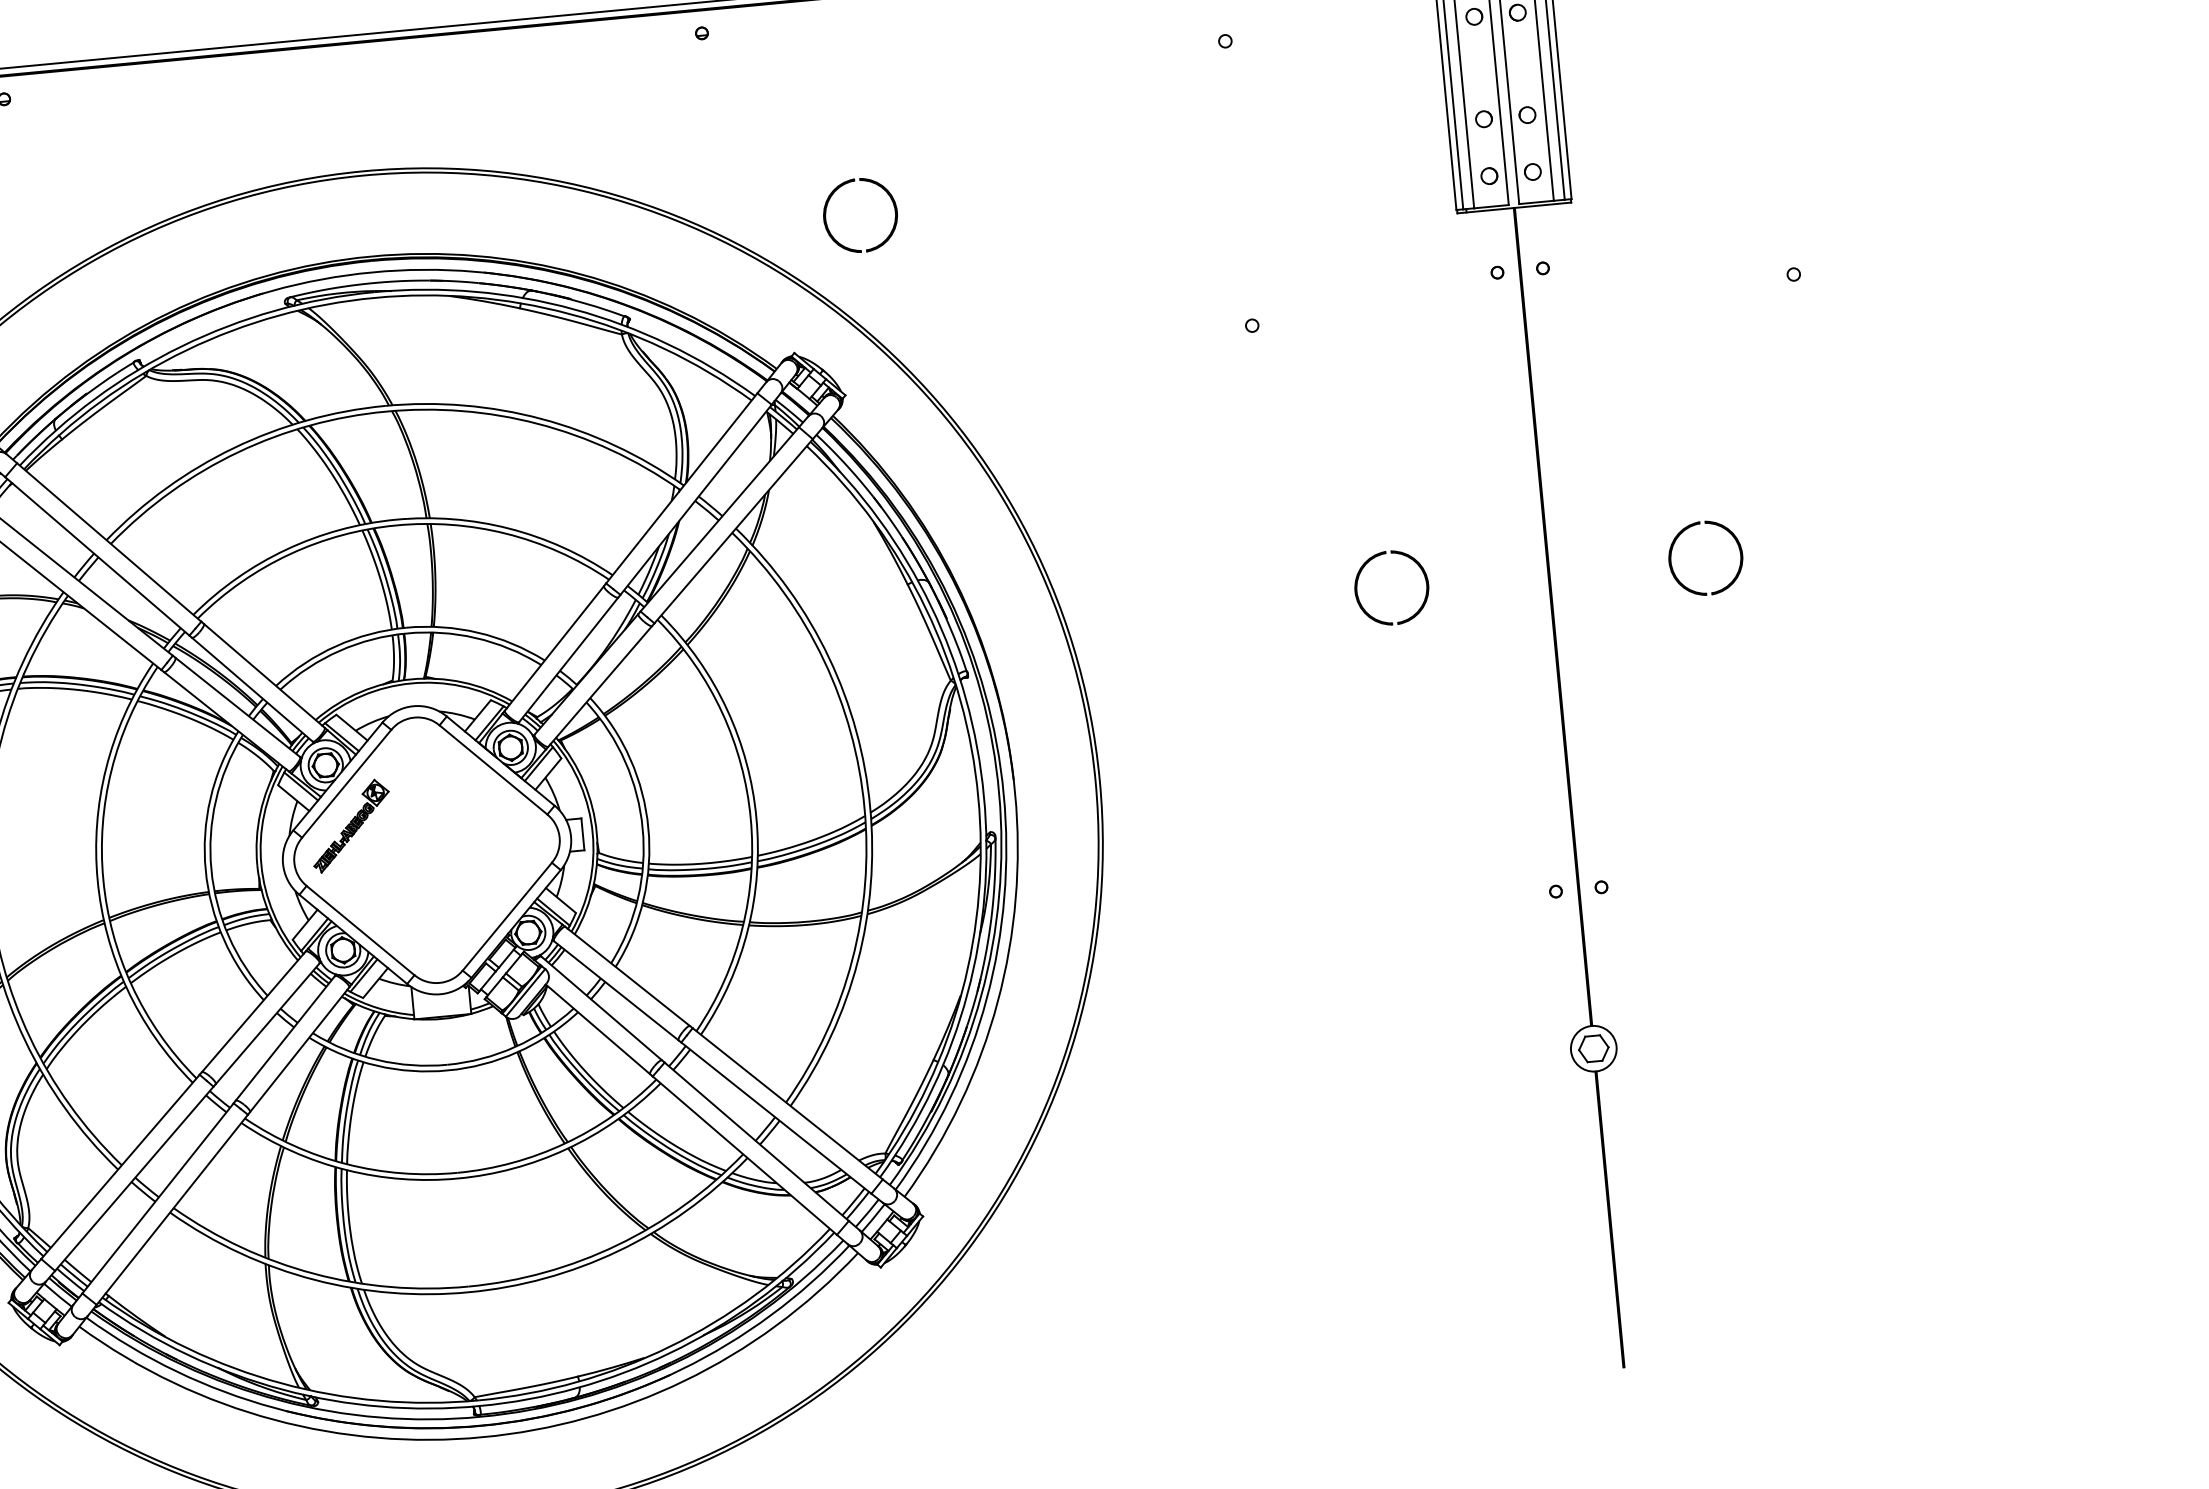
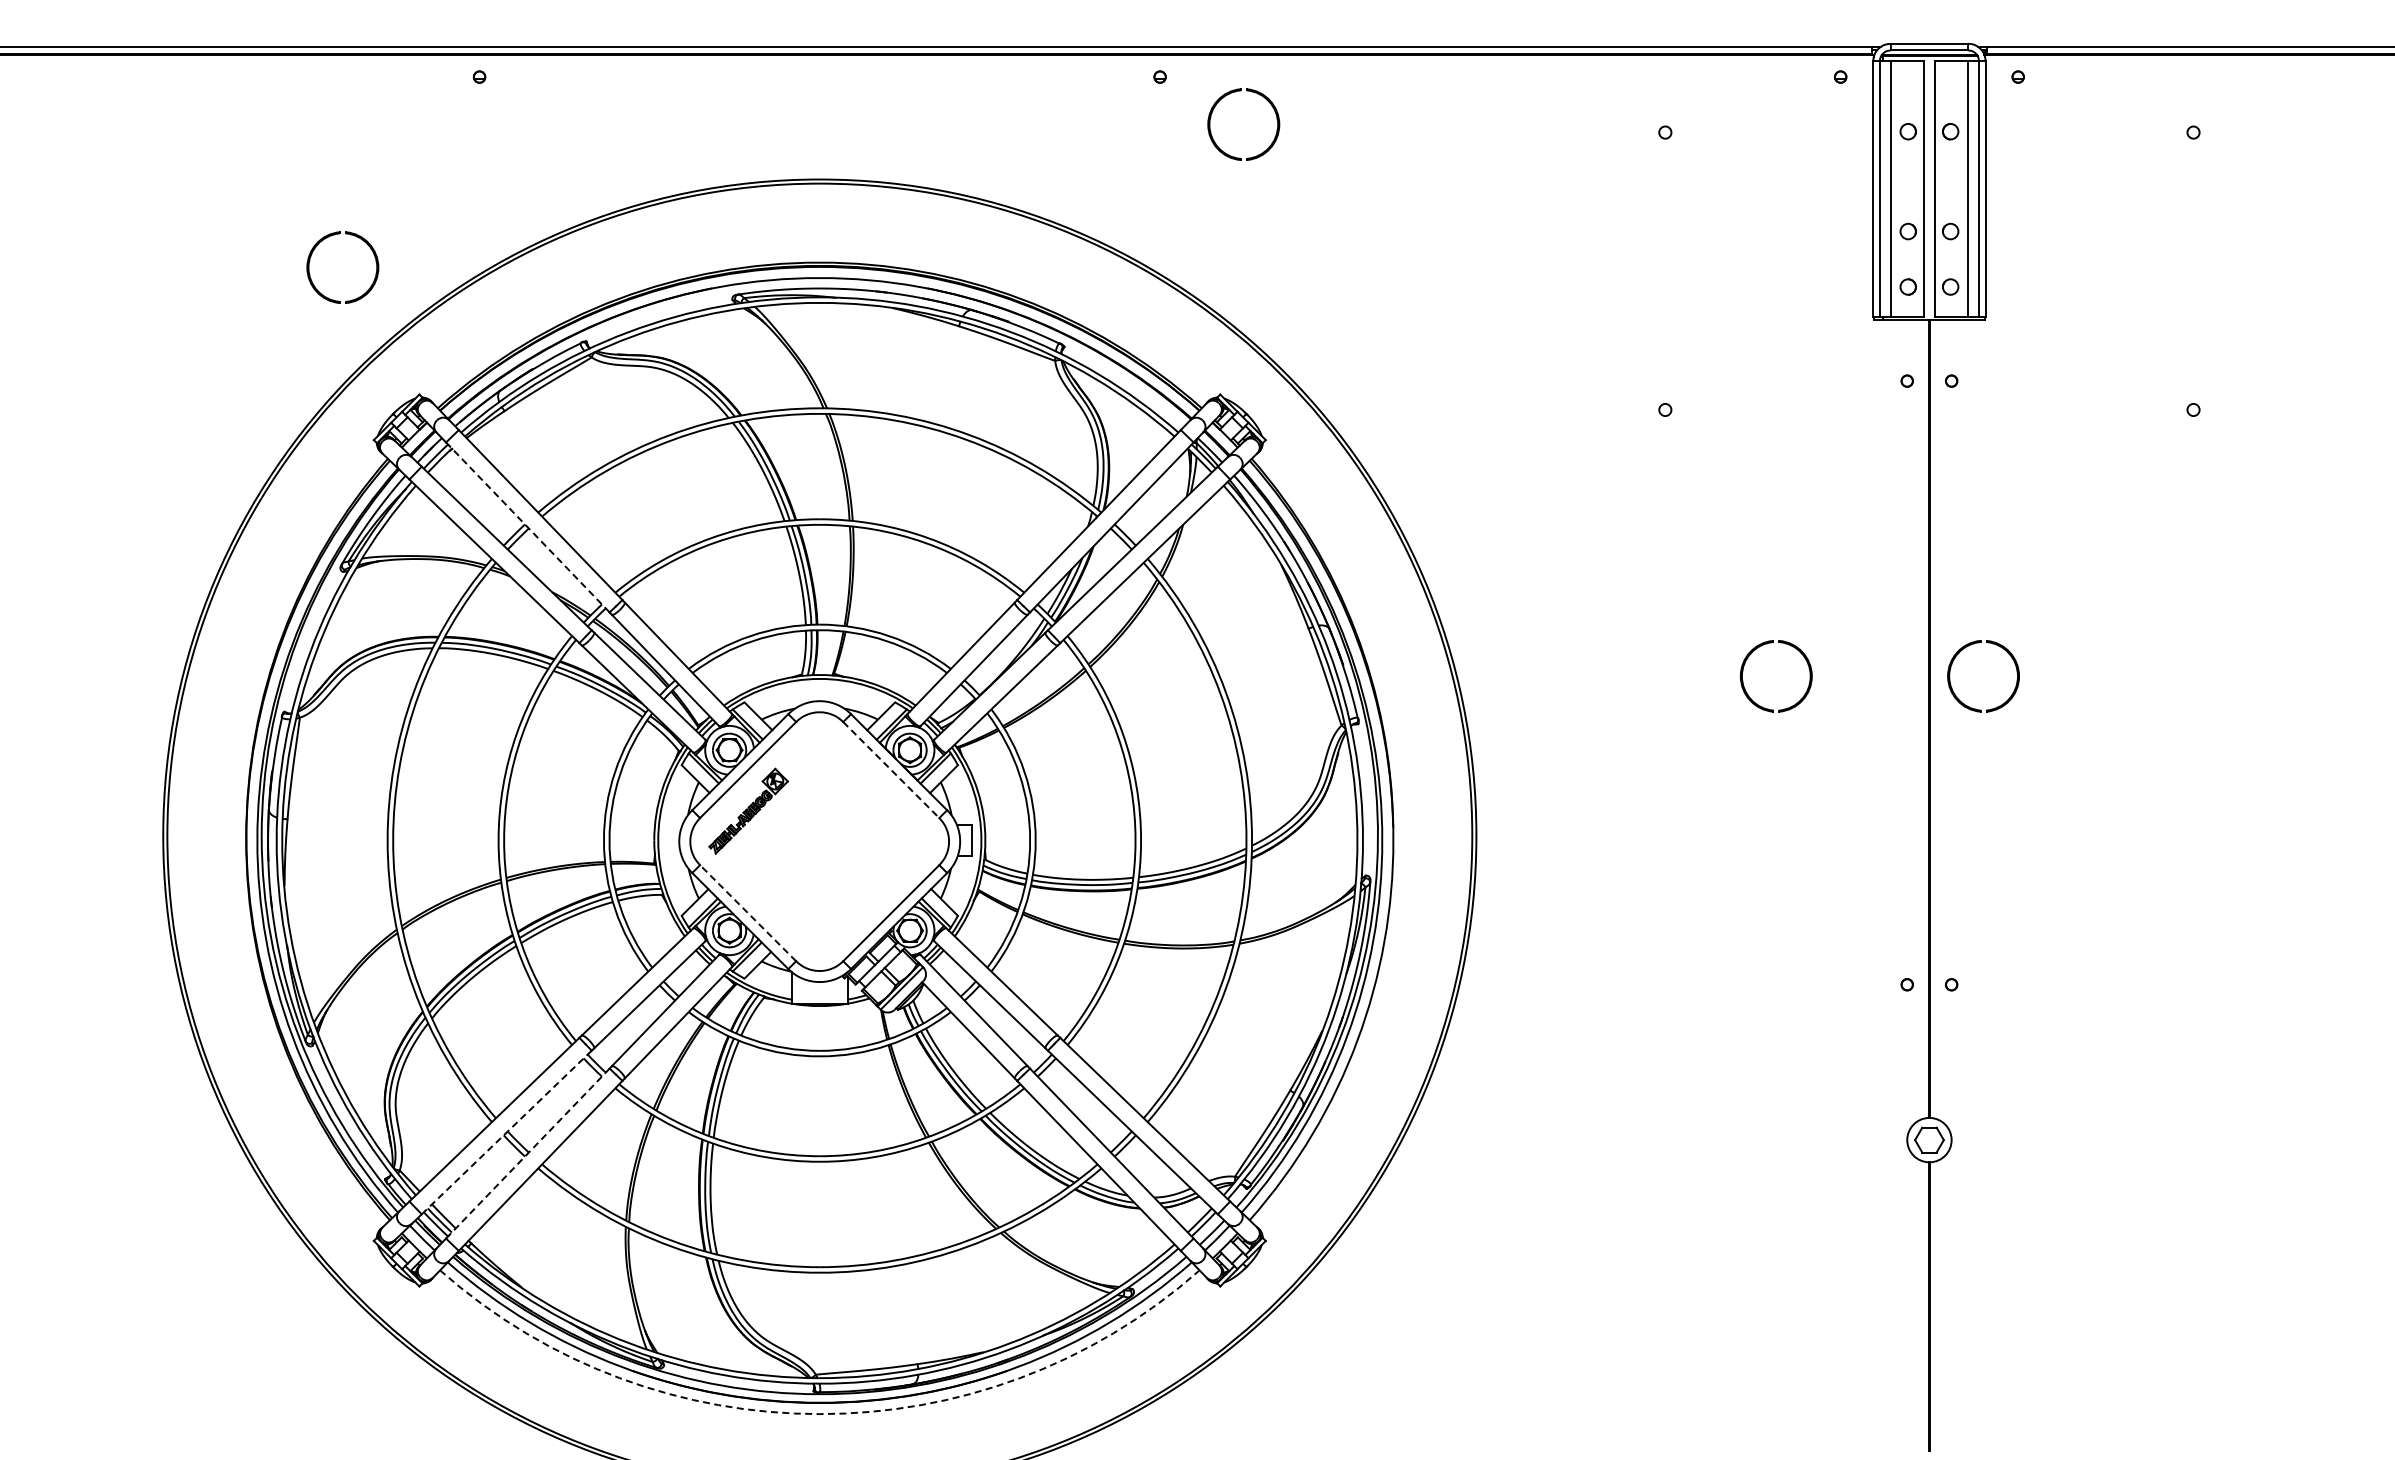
part: (828, 204) -> (1213, 111), moved
line: (96, 556) -> (527, 527), solid -> dashed
part: (1687, 587) -> (1963, 702), moved
line: (493, 770) -> (891, 770), solid -> dashed
line: (360, 930) -> (748, 913), solid -> dashed
line: (134, 1178) -> (506, 1132), solid -> dashed
line: (157, 1198) -> (527, 1153), solid -> dashed
arc: (482, 1437) -> (819, 1414), solid -> dashed

